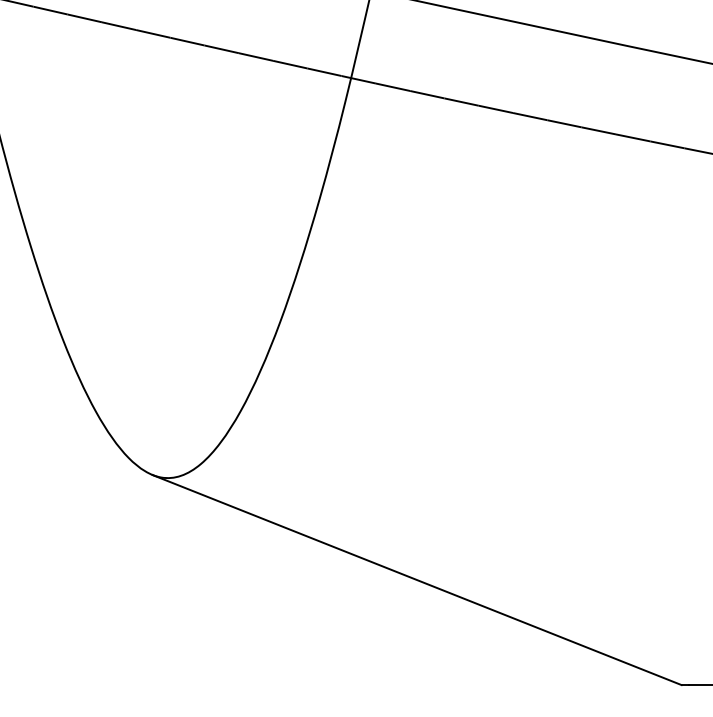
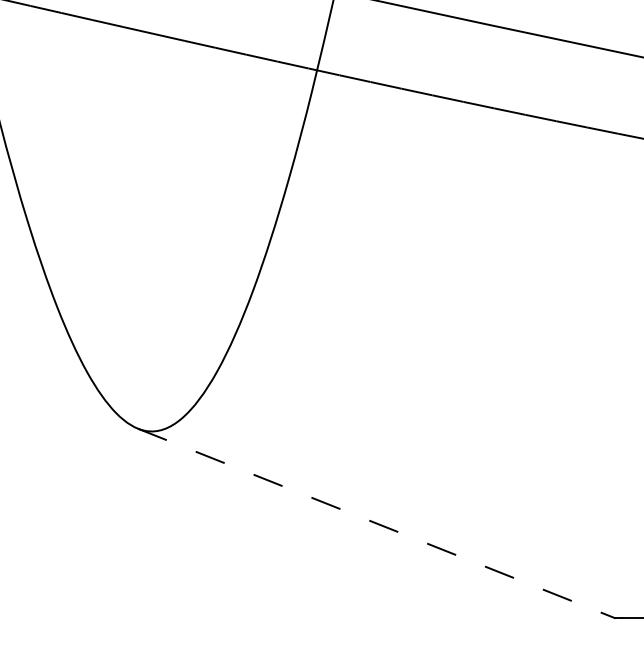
line: (417, 580) -> (377, 523), solid -> dashed

